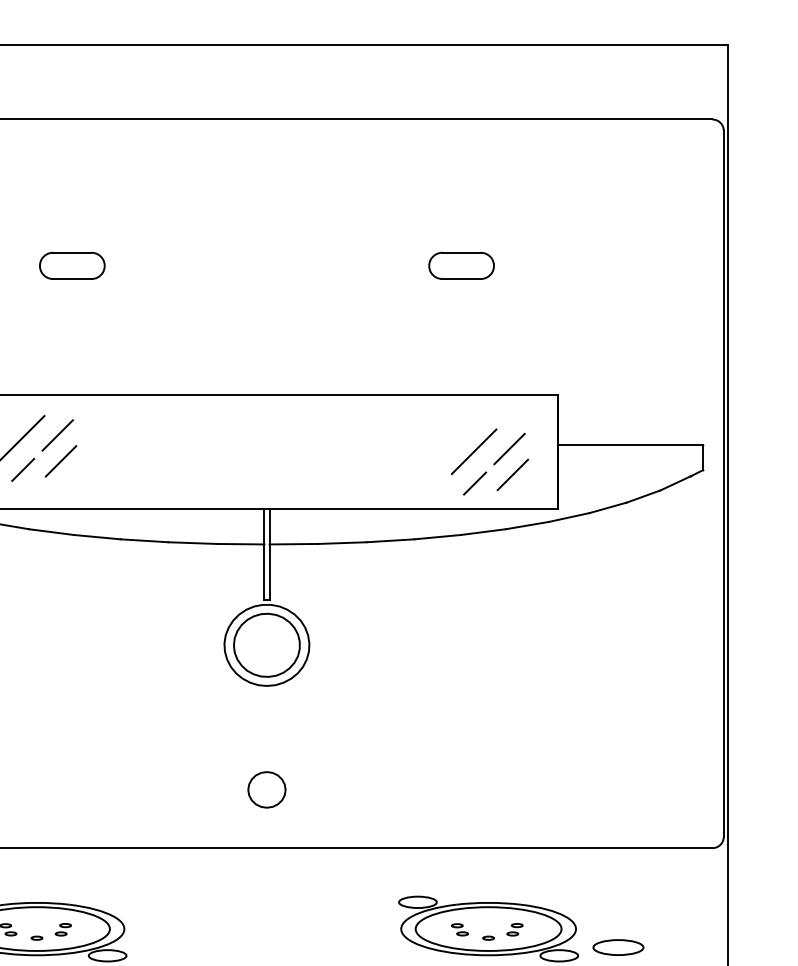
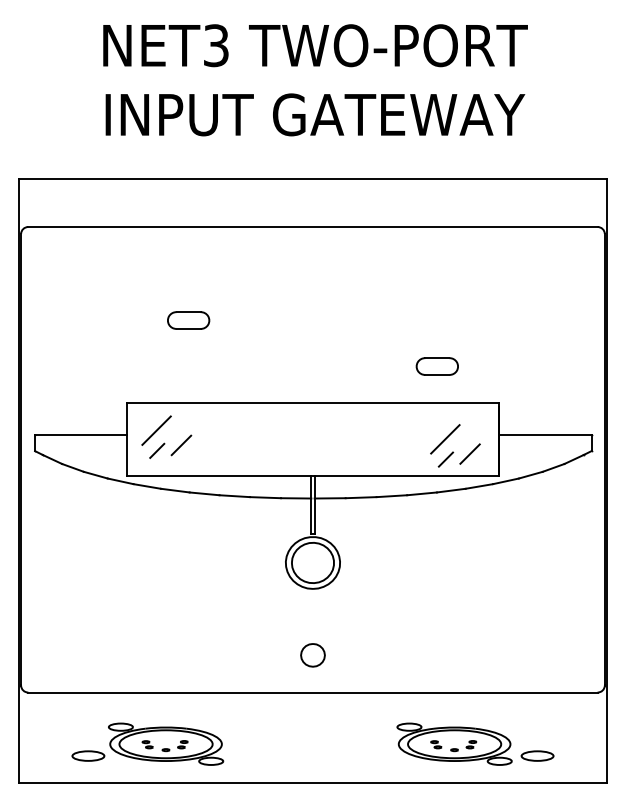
part: (460, 265) -> (436, 366), moved
line: (58, 434) -> (179, 428), removed
line: (508, 448) -> (467, 437), removed

